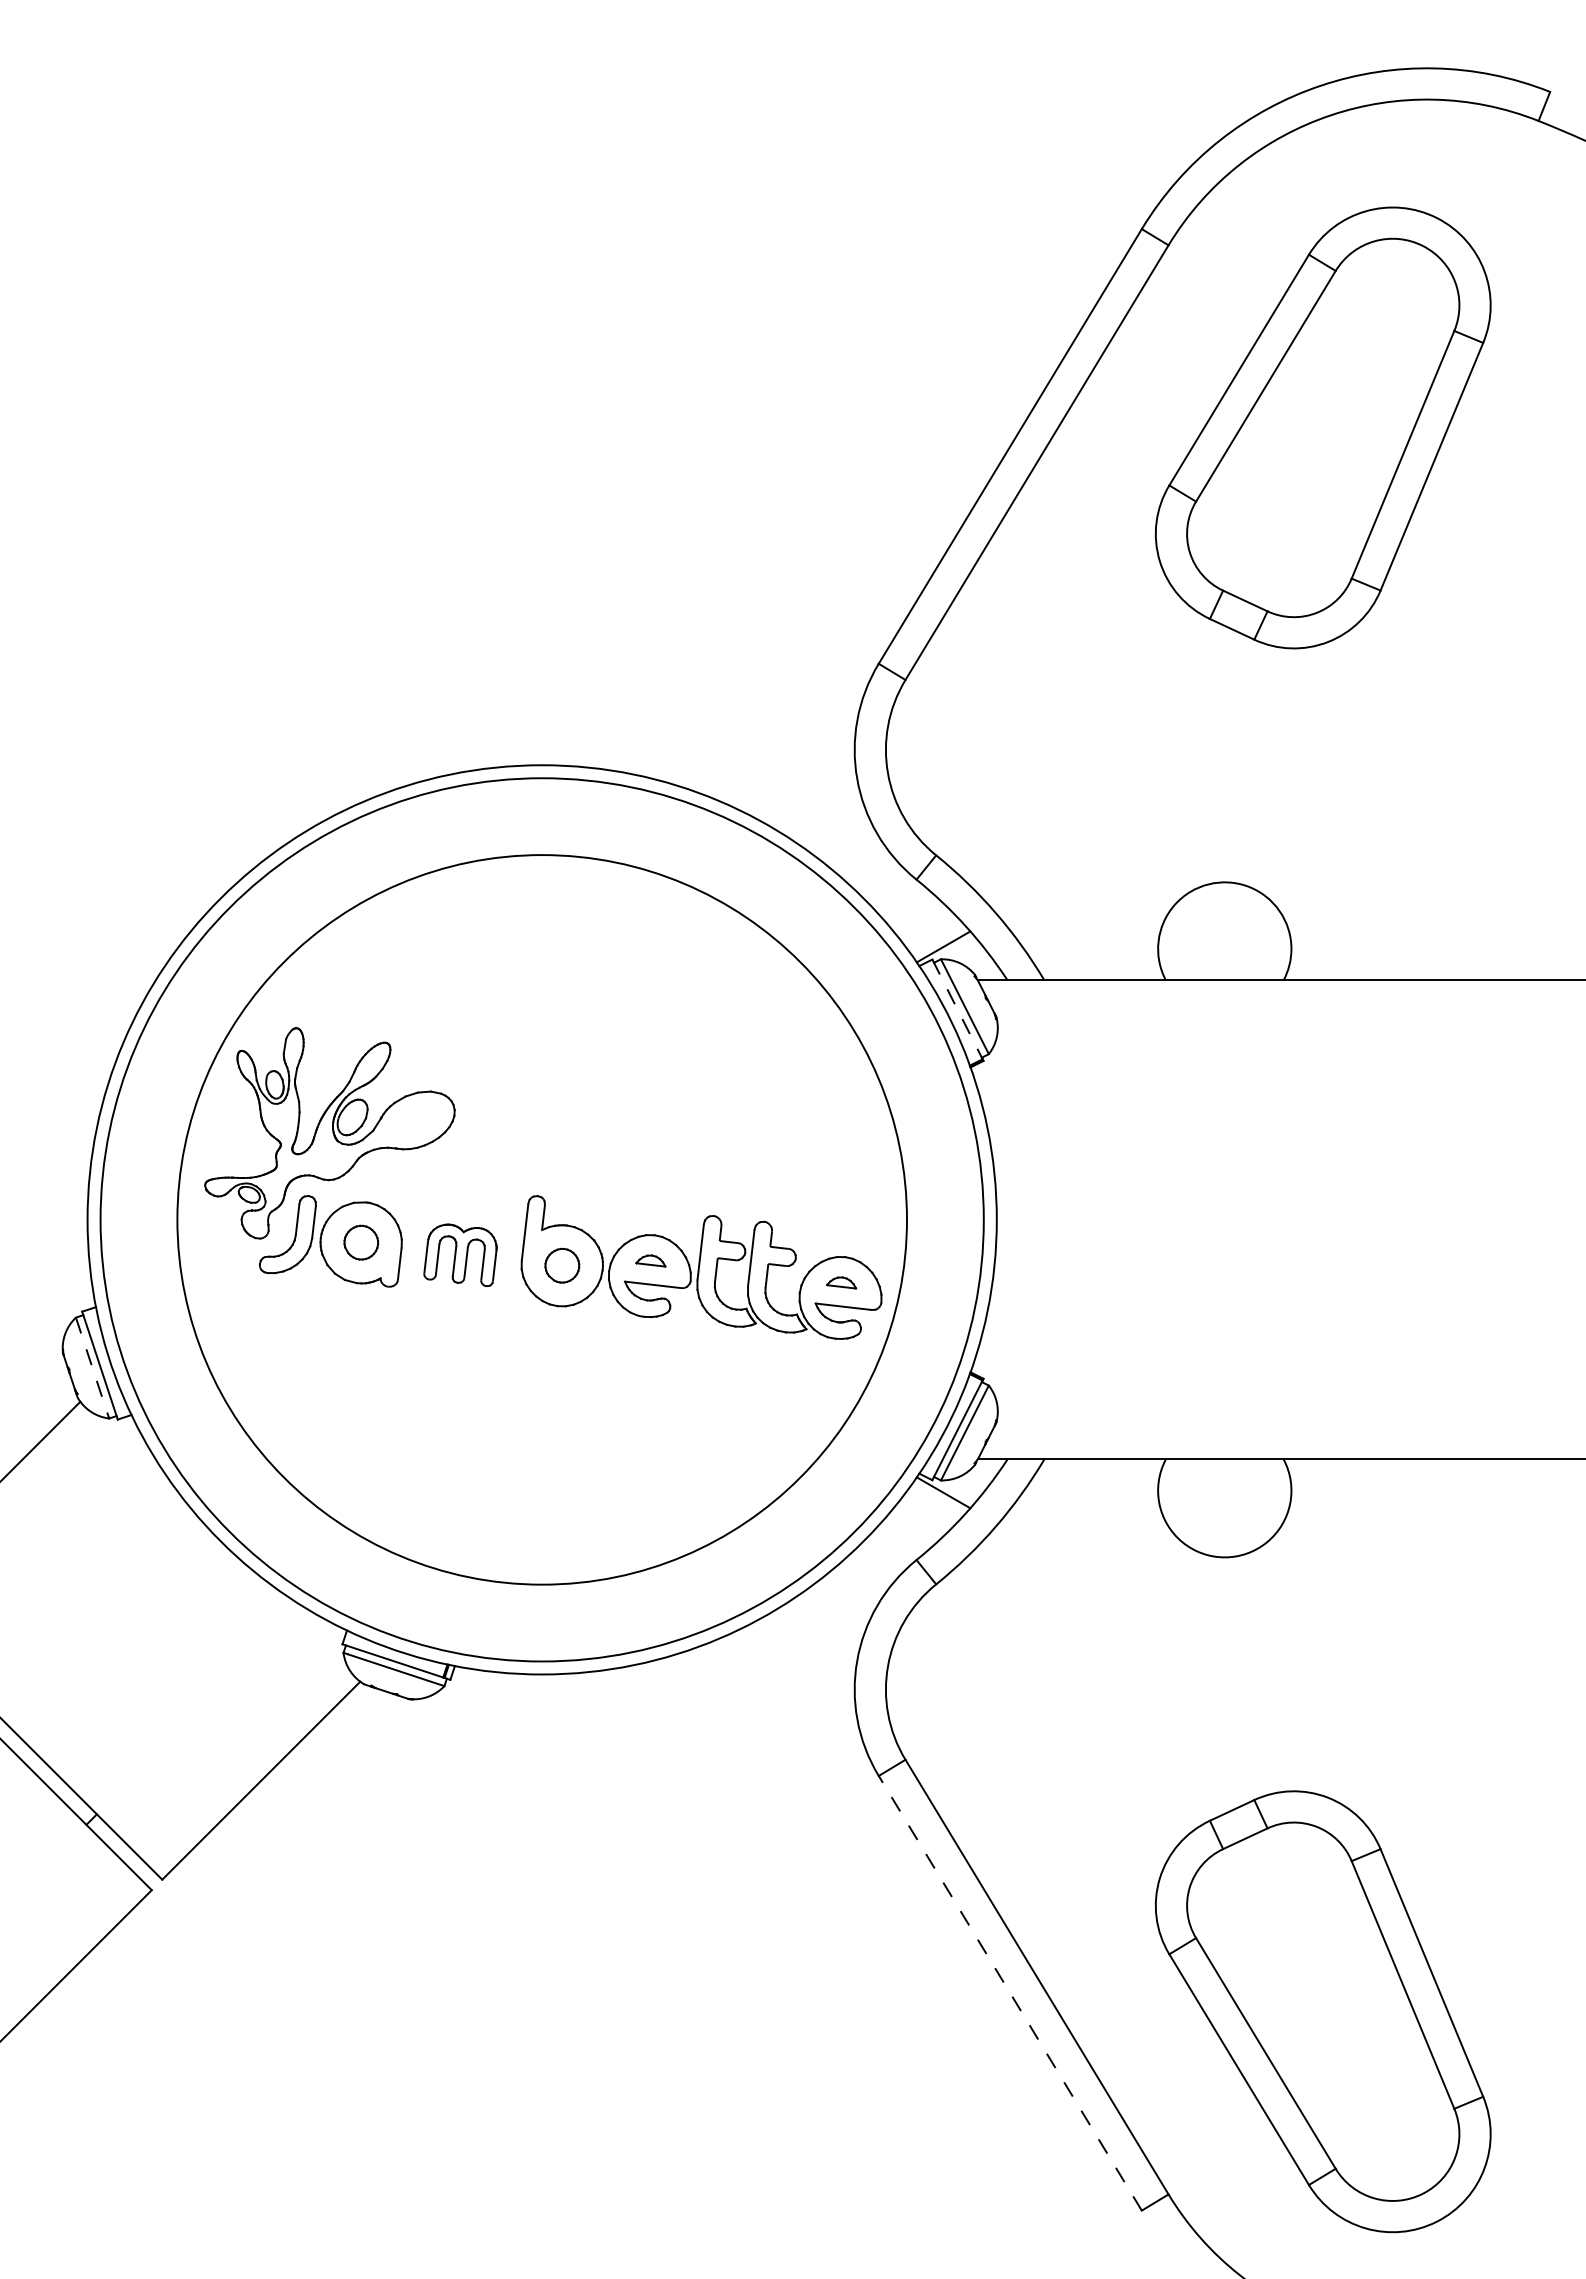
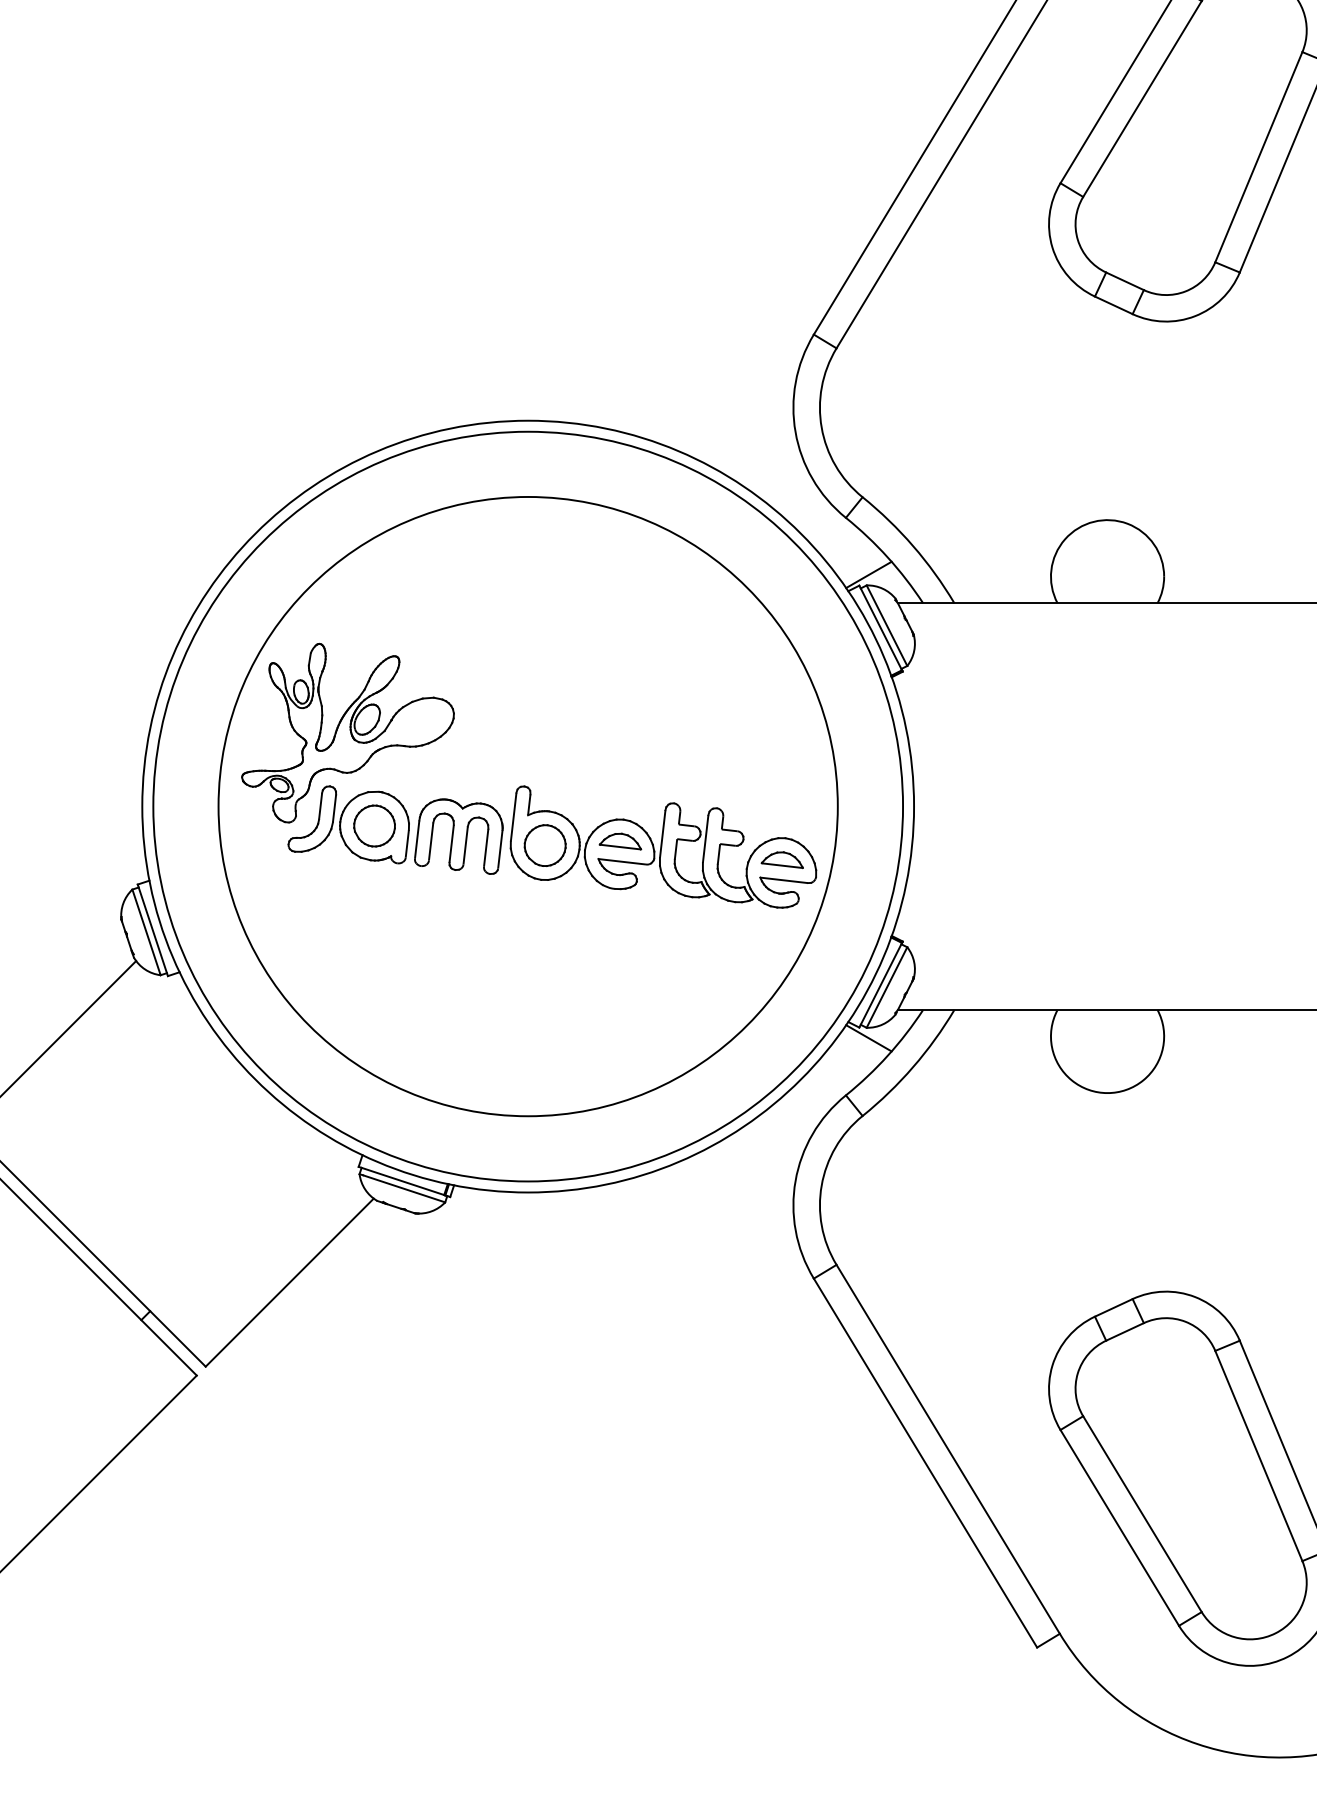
line: (957, 1009) -> (880, 628), dashed -> solid
part: (361, 1242) -> (374, 825), size x1.43
part: (460, 1255) -> (458, 836), size x1.43
part: (650, 1260) -> (620, 841), size x1.67
part: (562, 1265) -> (545, 845), size x1.43
part: (841, 1282) -> (782, 859), size x1.67
line: (92, 1367) -> (146, 931), dashed -> solid
line: (1010, 1992) -> (925, 1462), dashed -> solid

